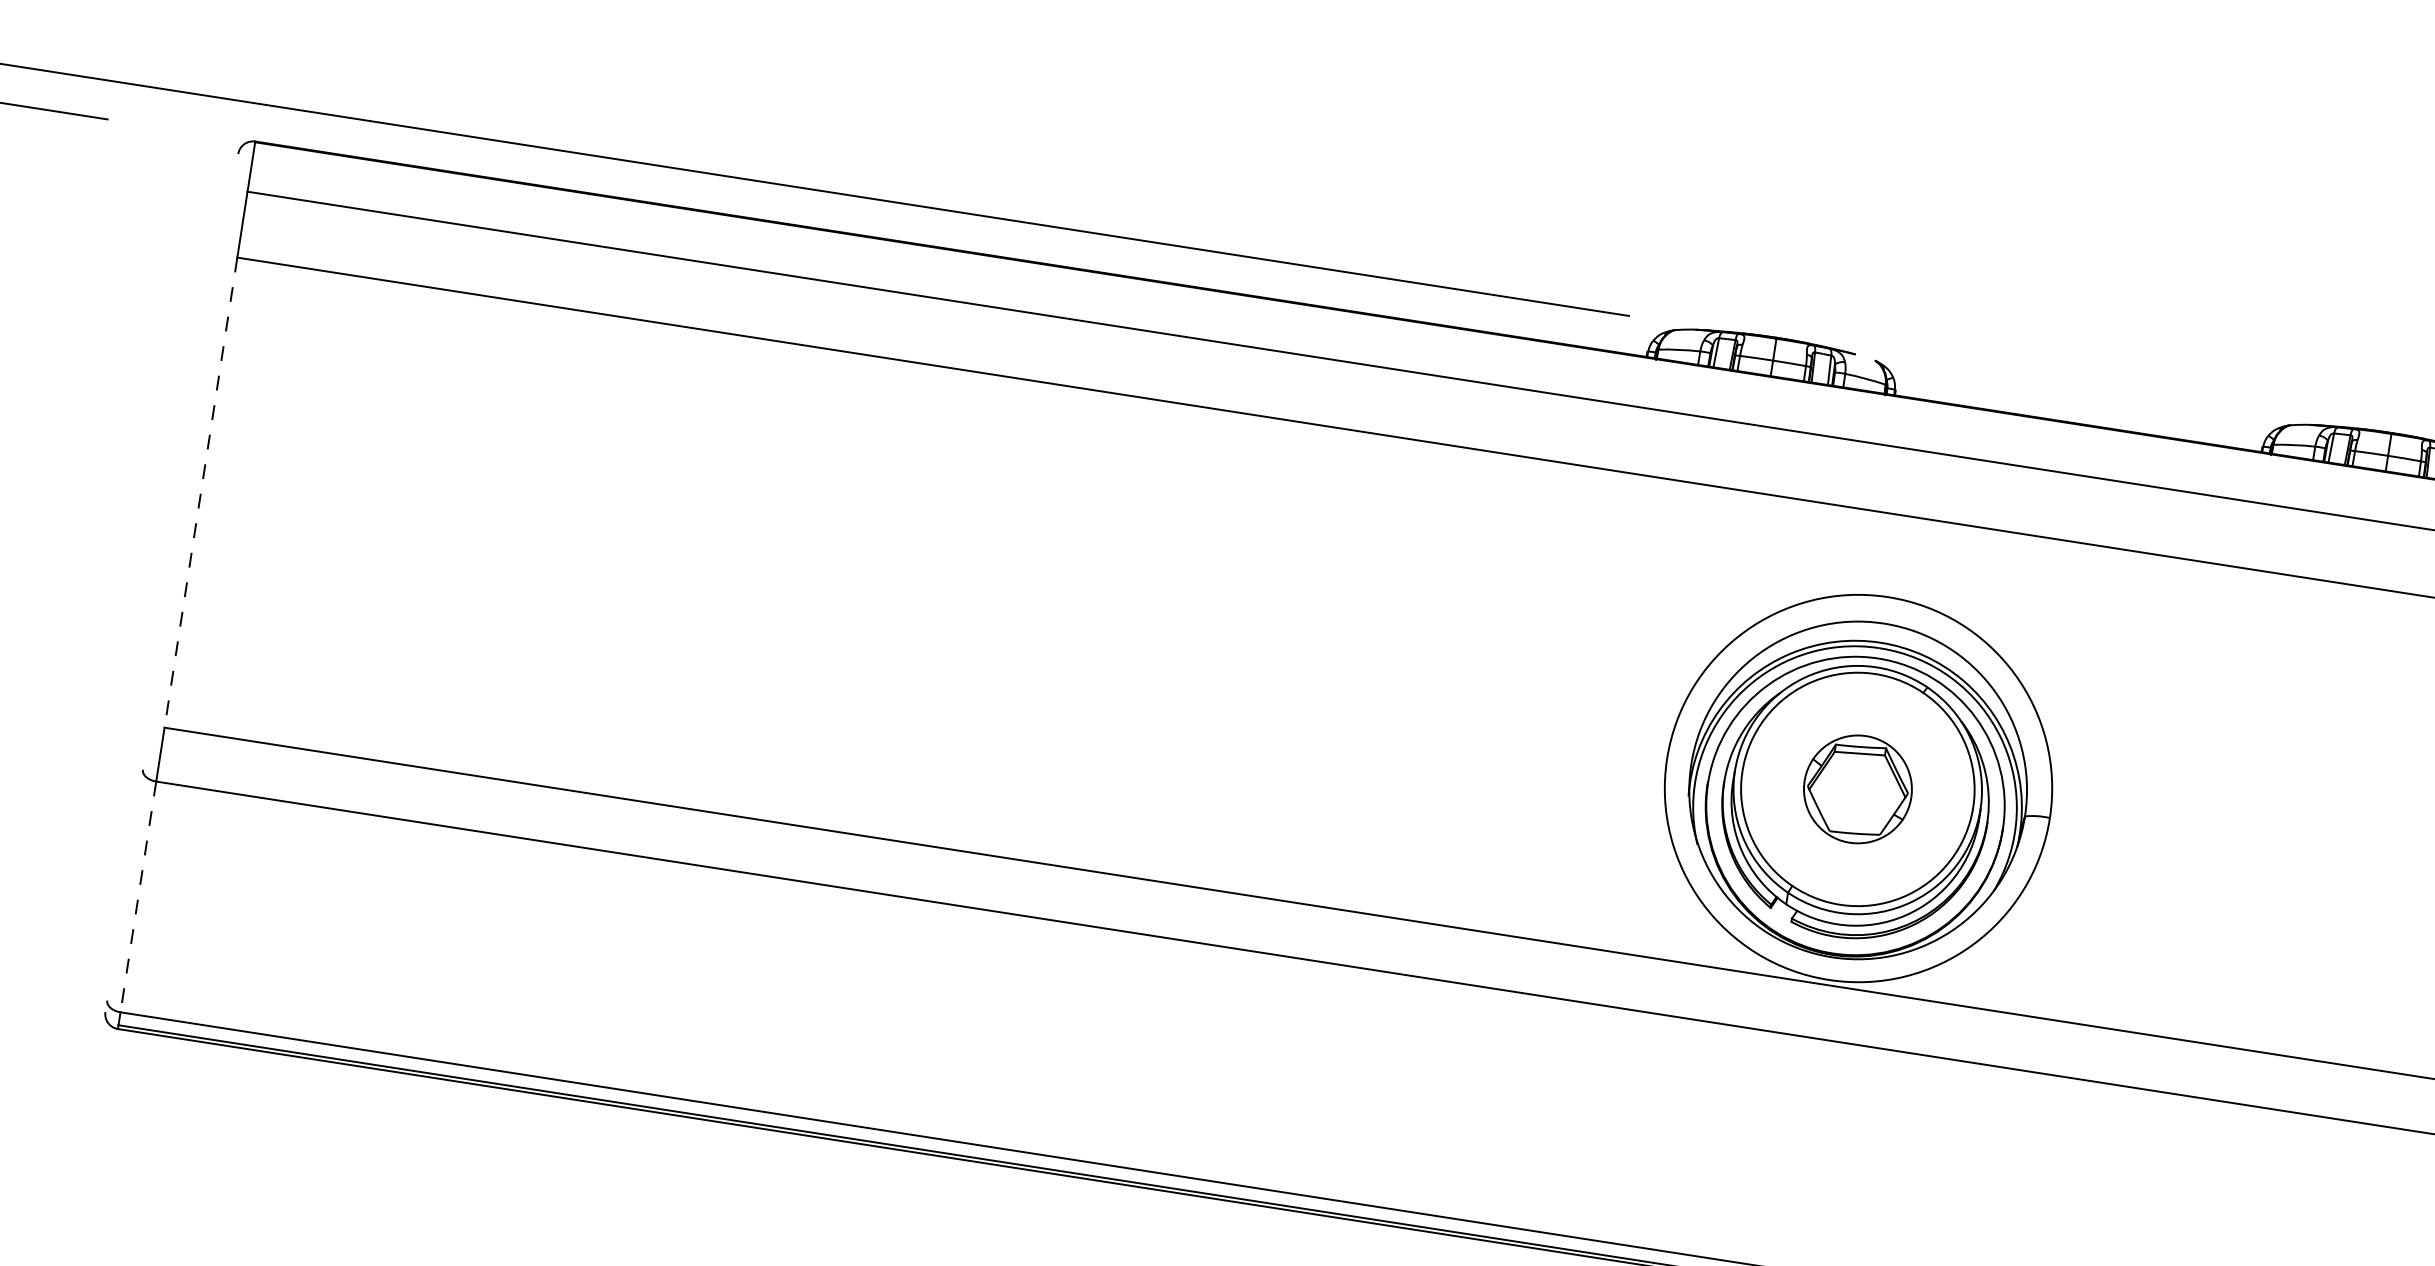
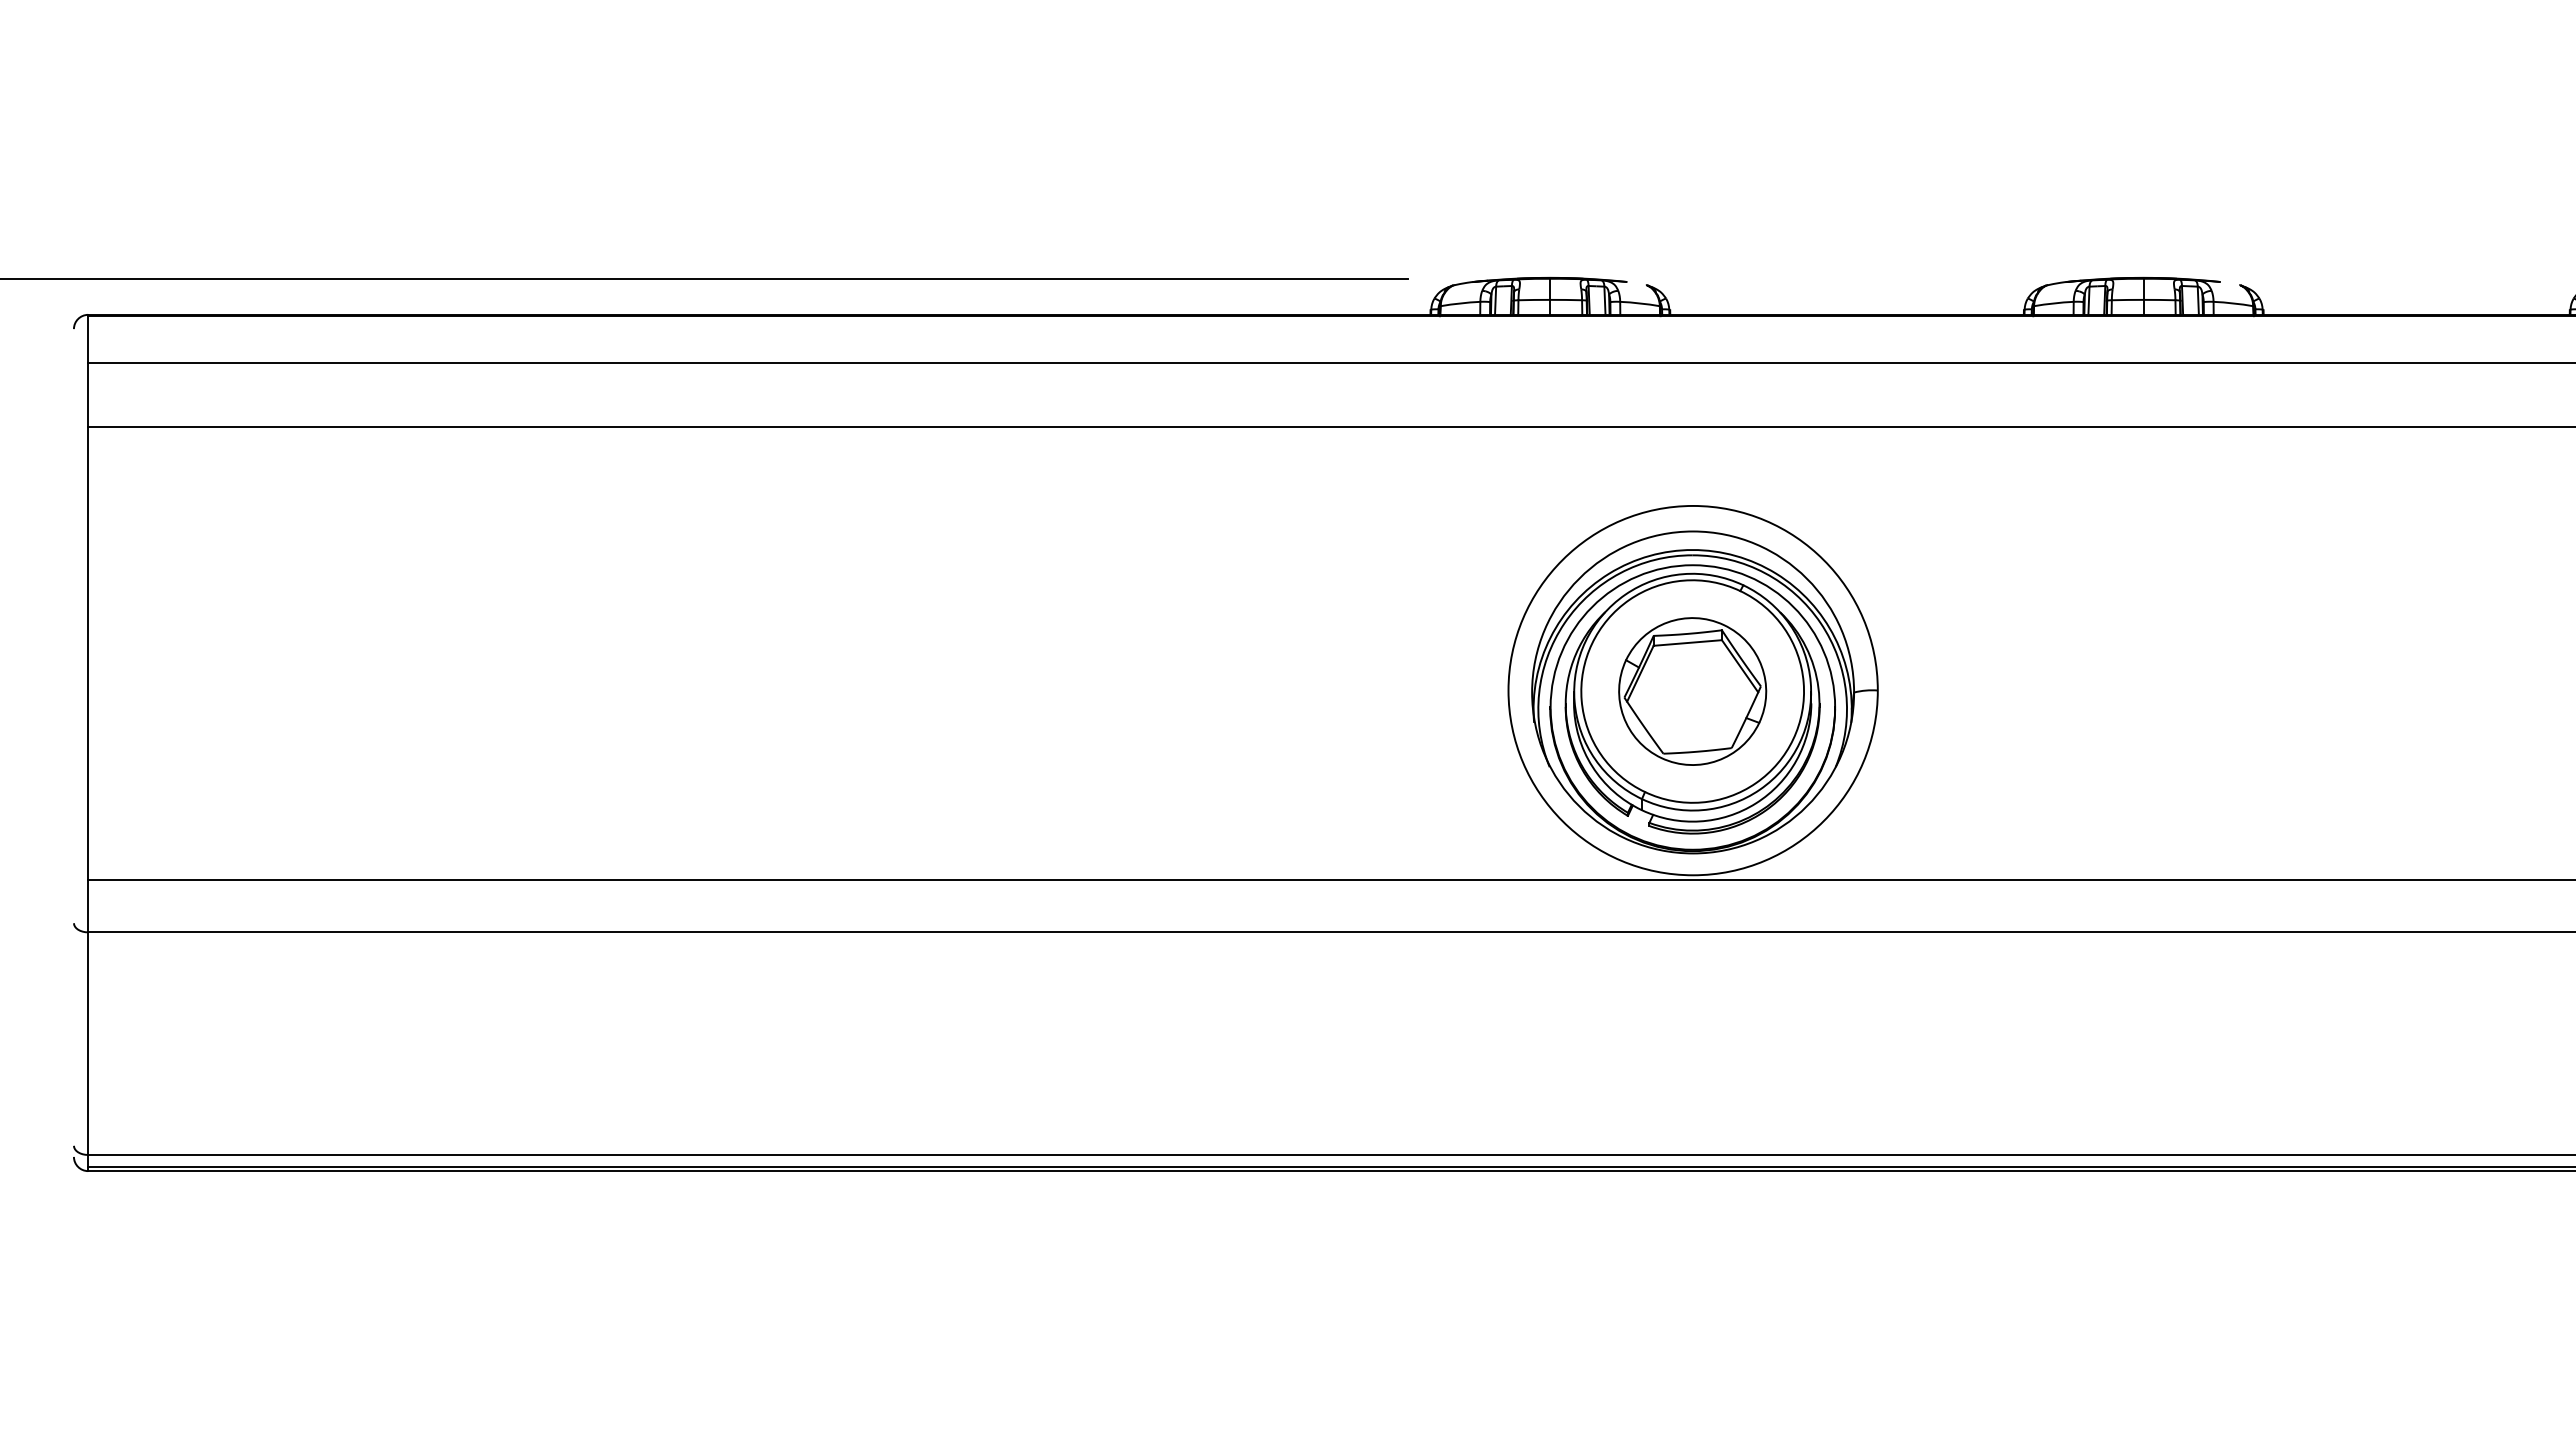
line: (201, 492) -> (88, 653), dashed -> solid
part: (1857, 789) -> (1692, 691), size x1.43
line: (138, 897) -> (88, 1044), dashed -> solid

